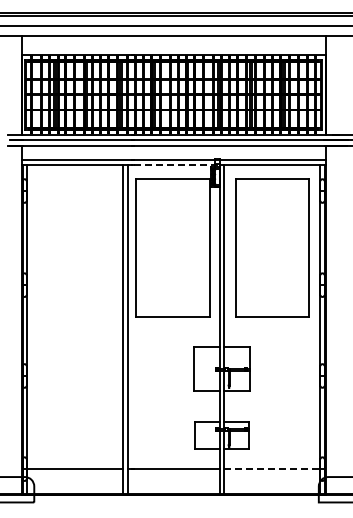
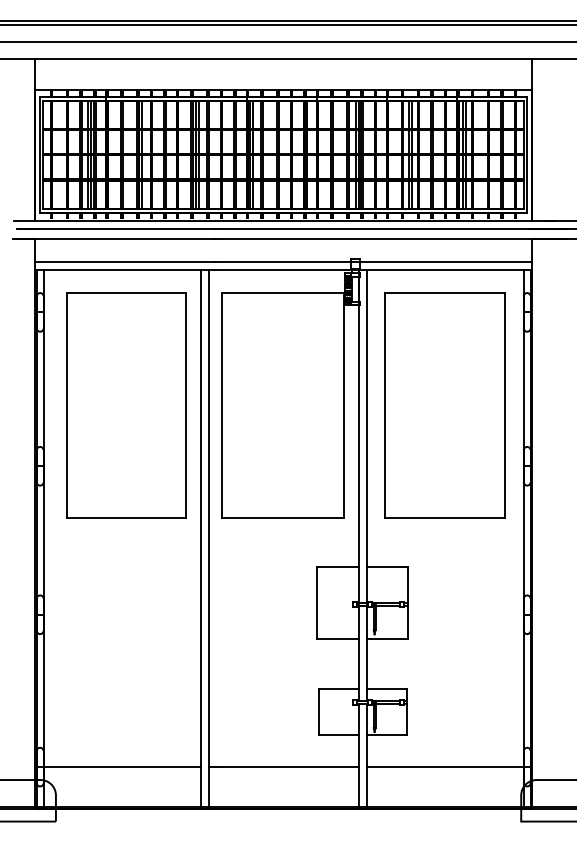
line: (176, 165) -> (288, 270), dashed -> solid
part: (77, 247) -> (126, 404), added
line: (272, 469) -> (445, 767), dashed -> solid

